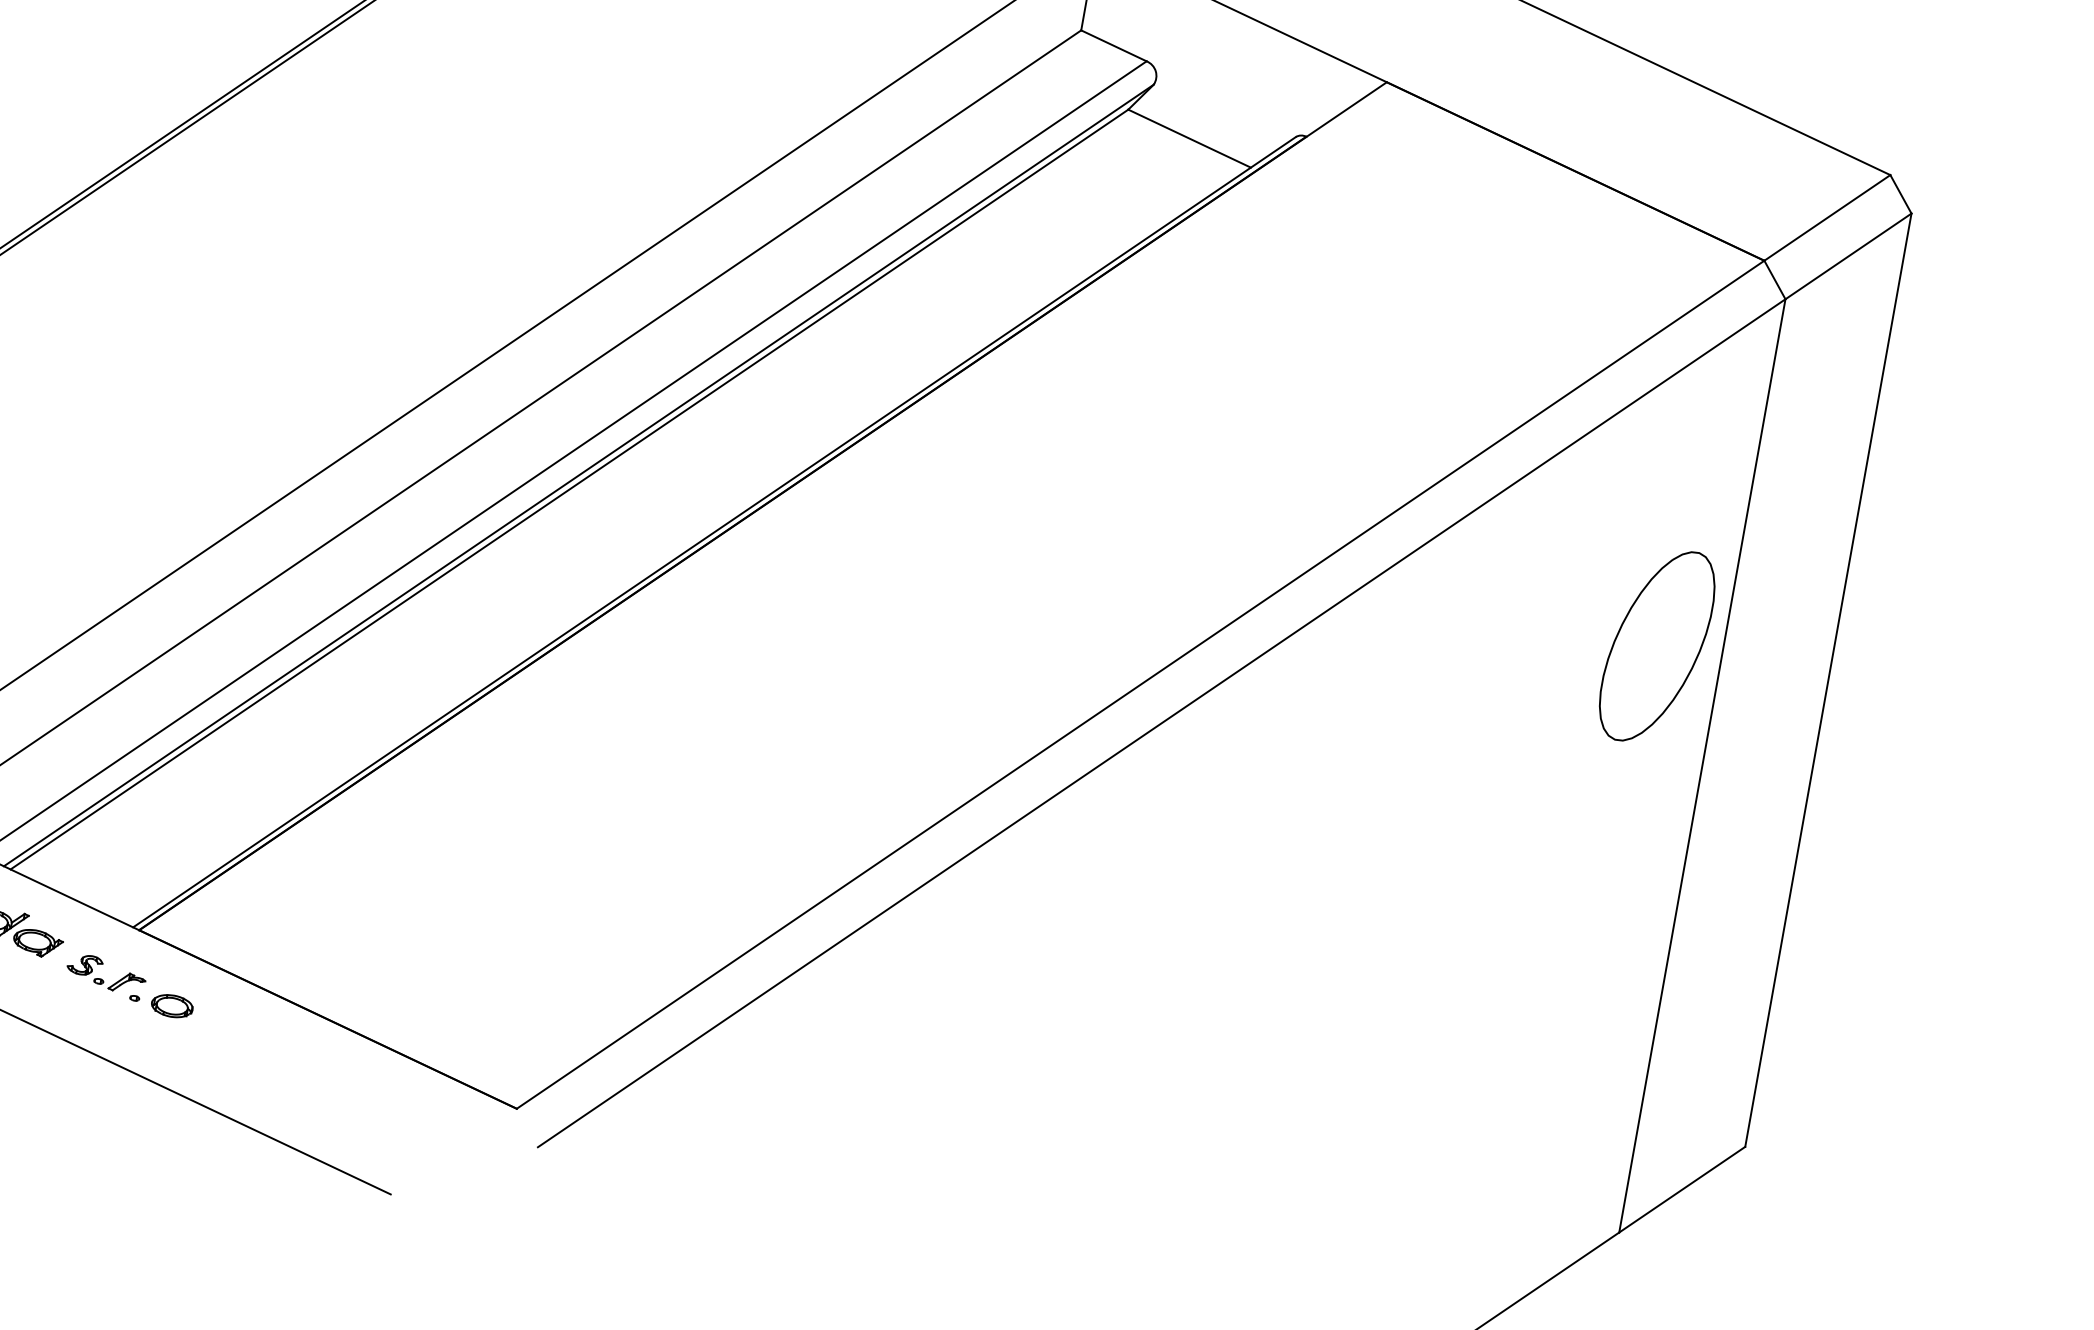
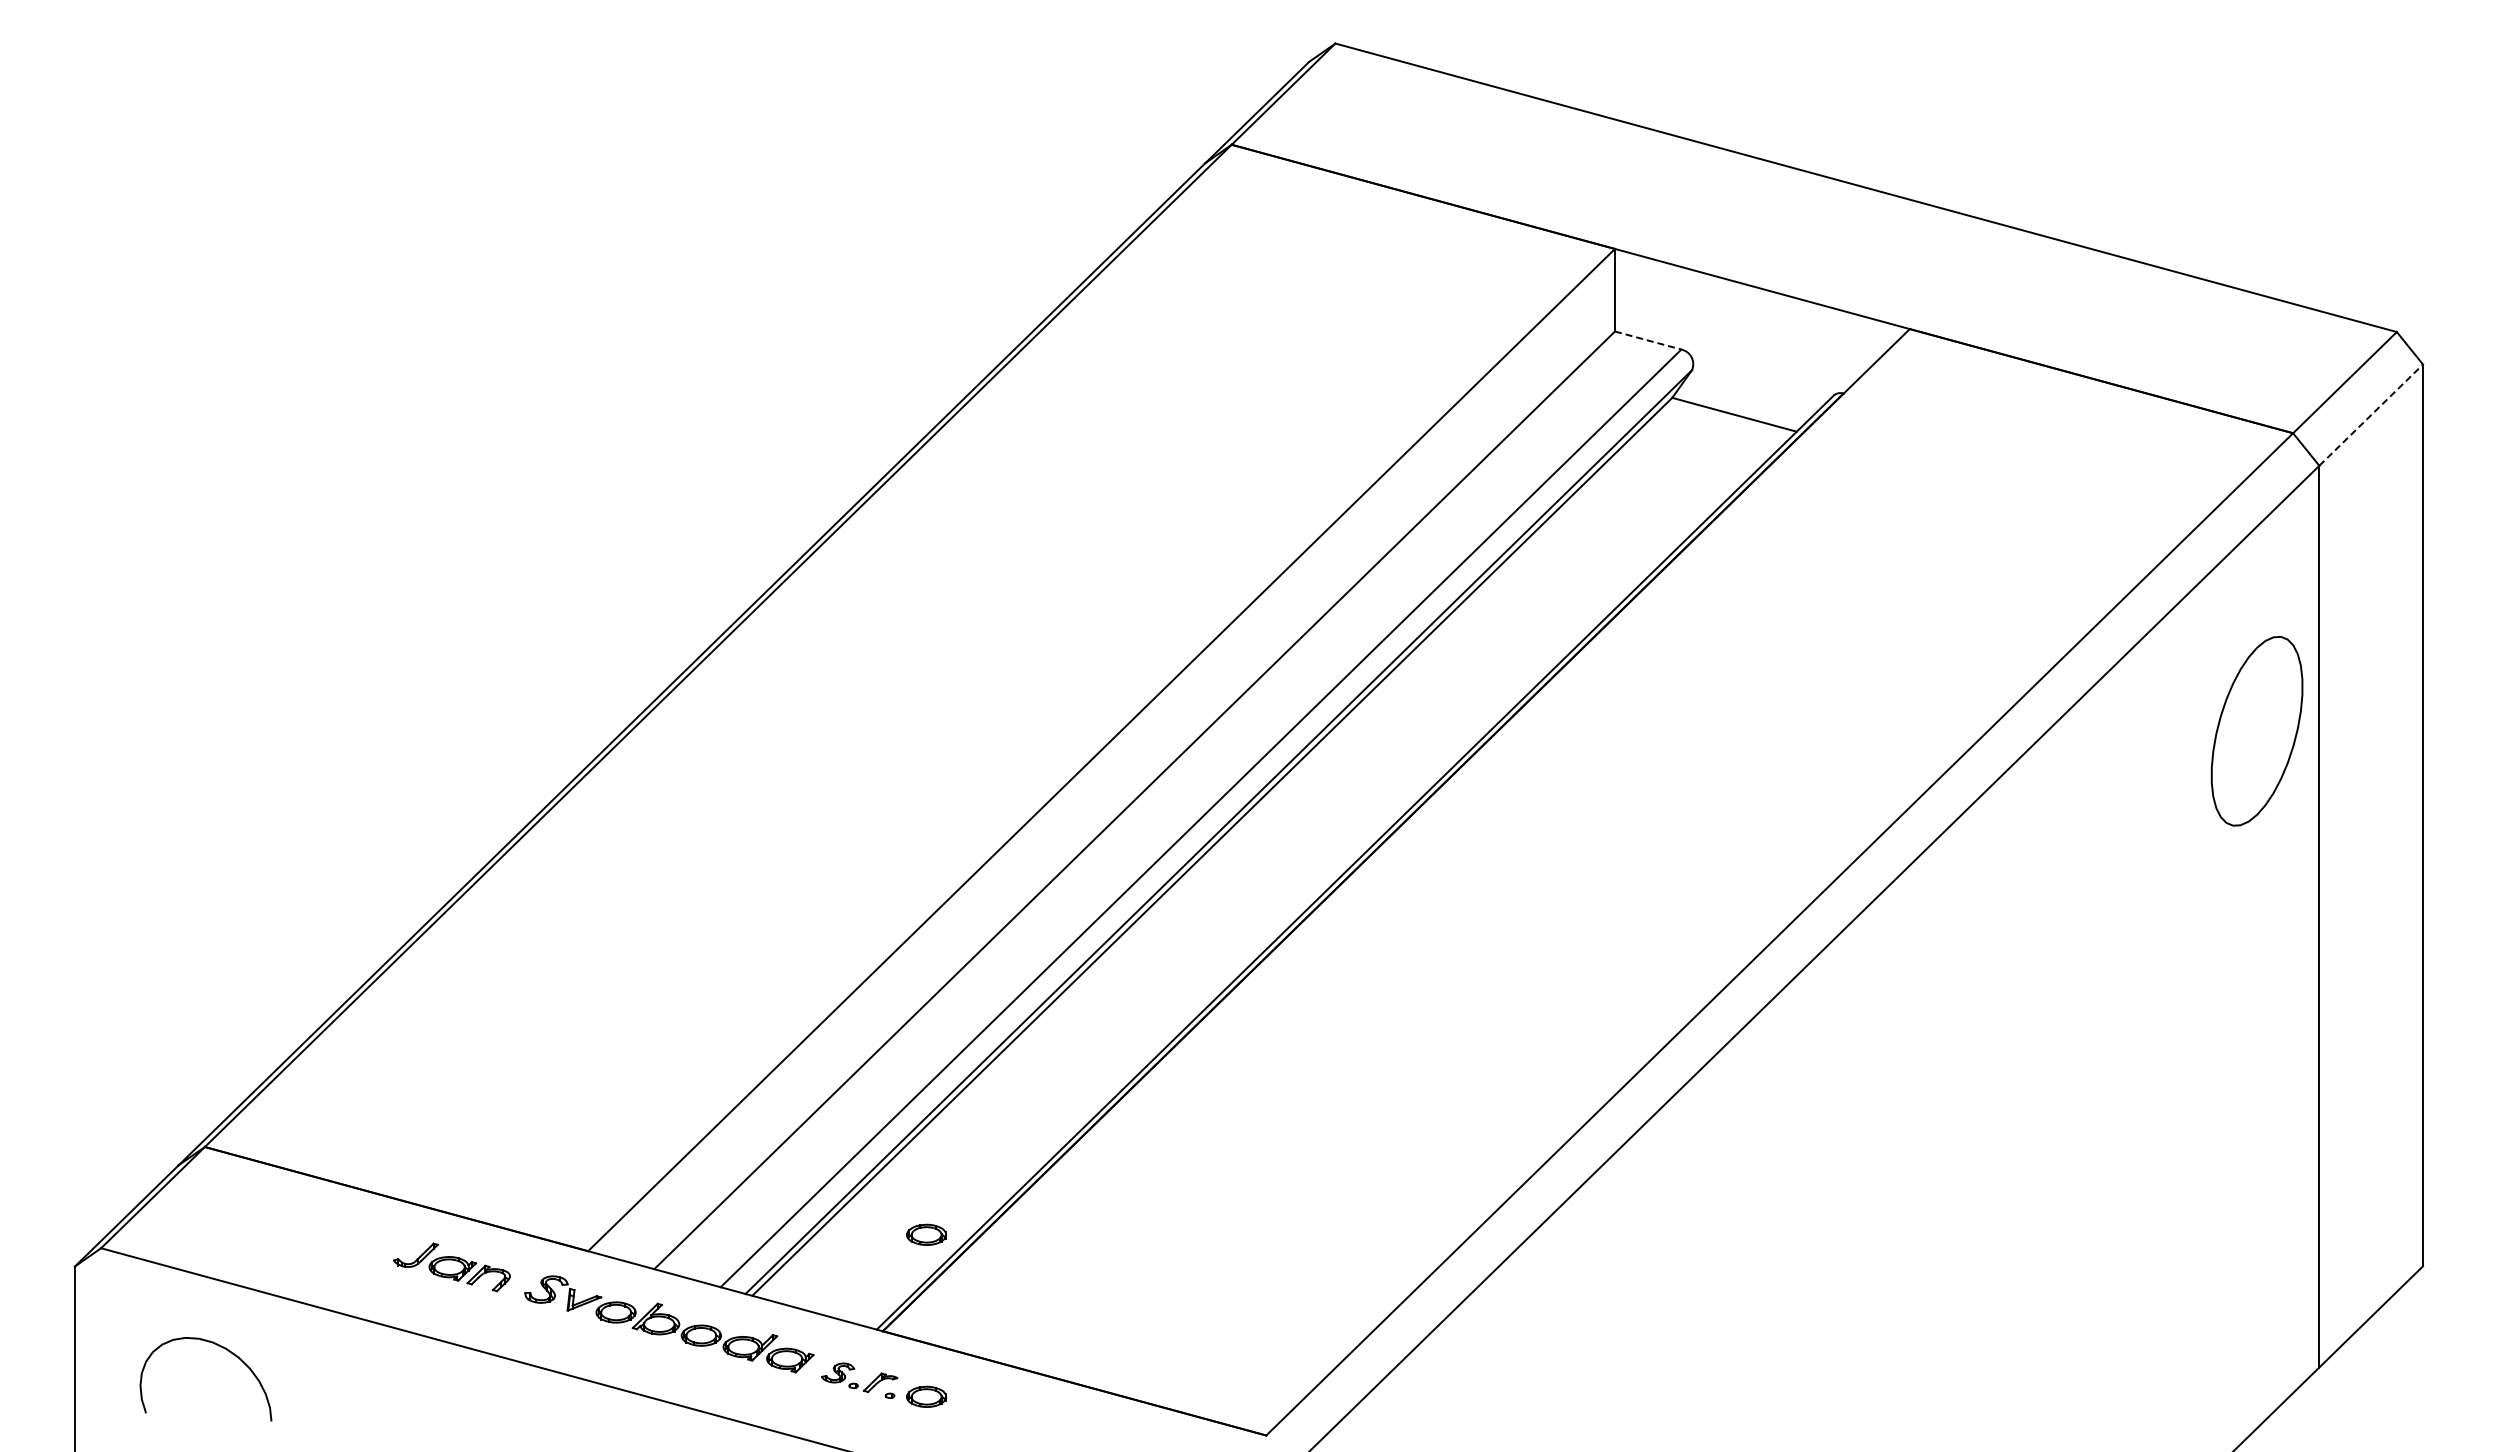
line: (1114, 45) -> (1648, 340), solid -> dashed
line: (1848, 255) -> (2371, 414), solid -> dashed
part: (1656, 646) -> (2256, 731), moved
part: (202, 838) -> (926, 1234), added

